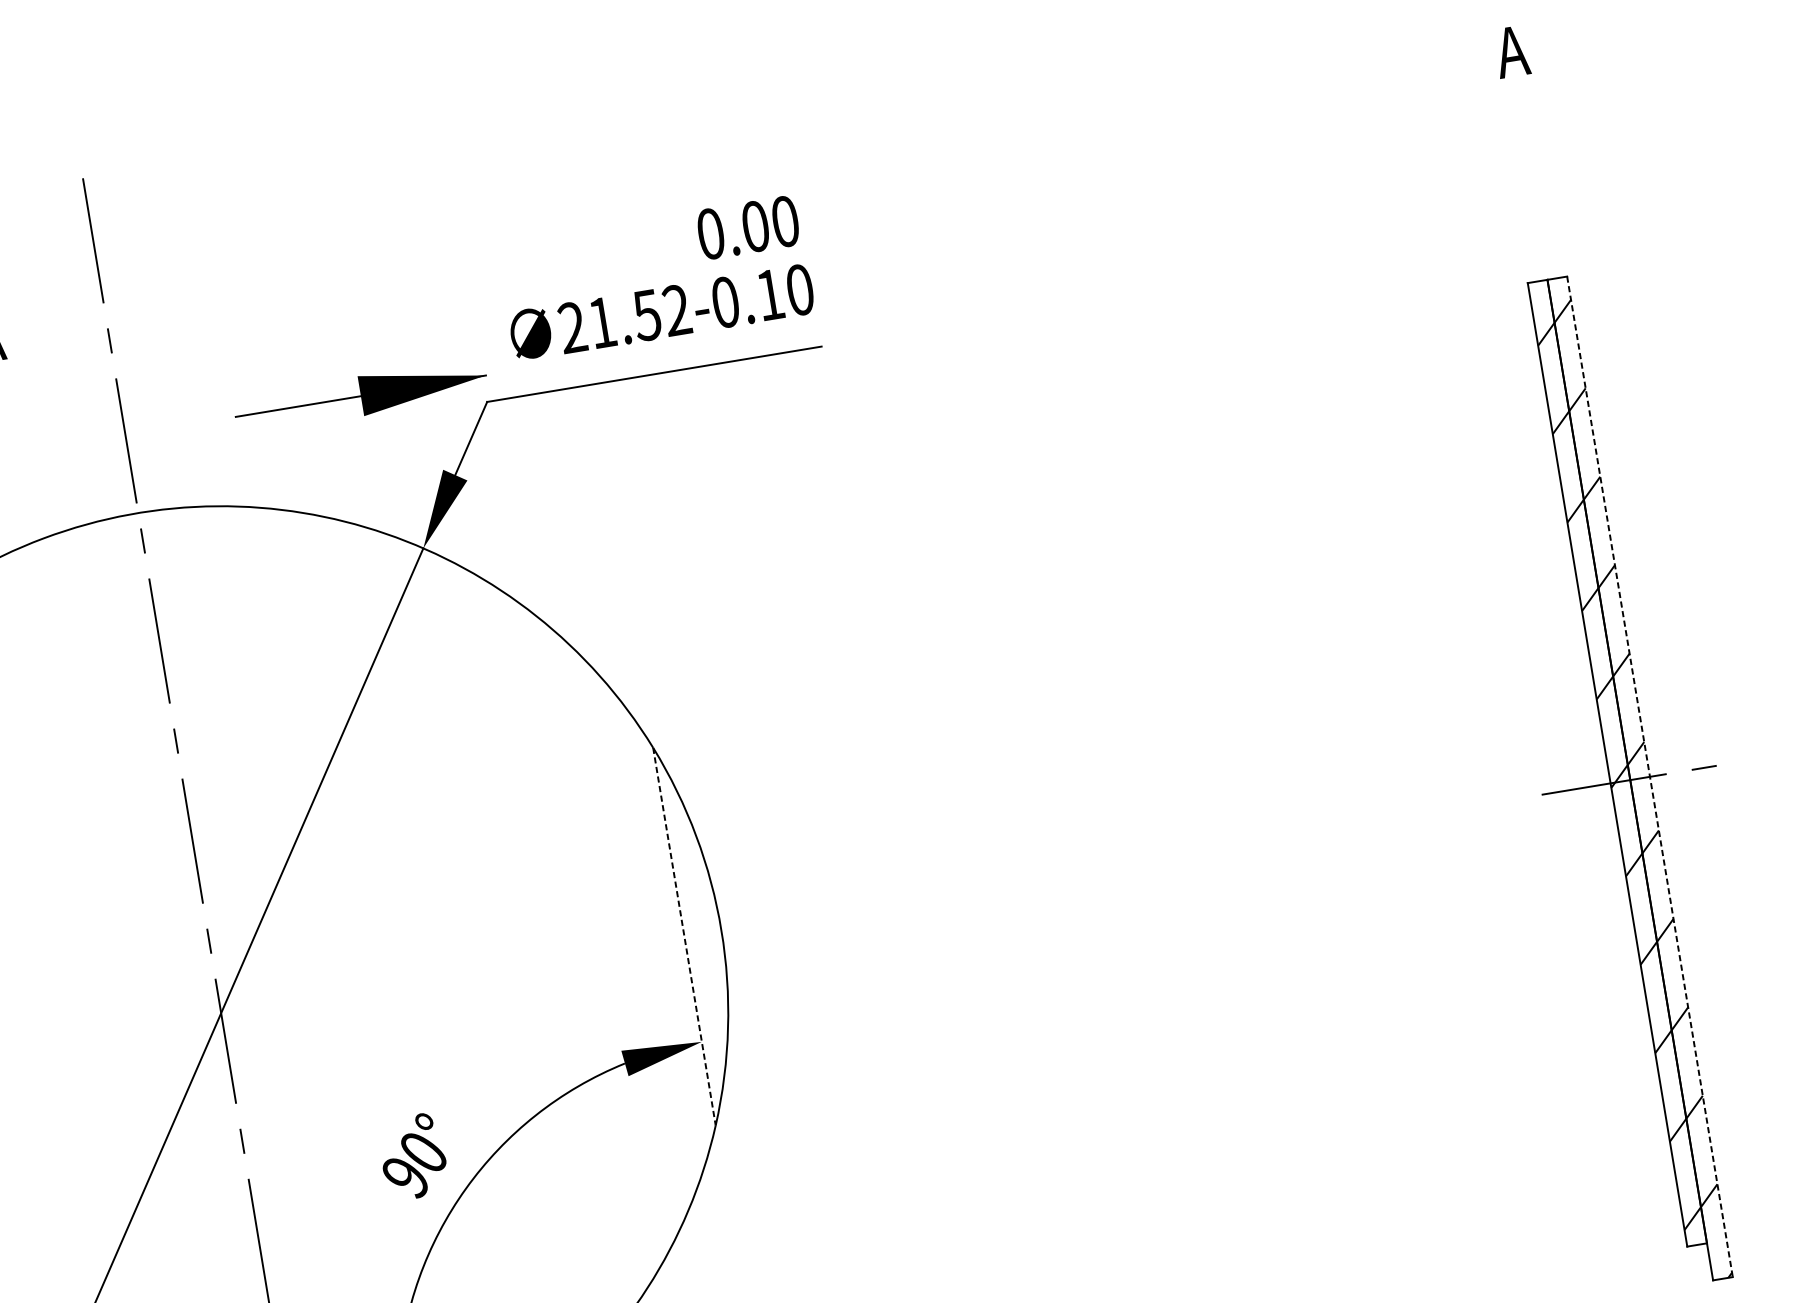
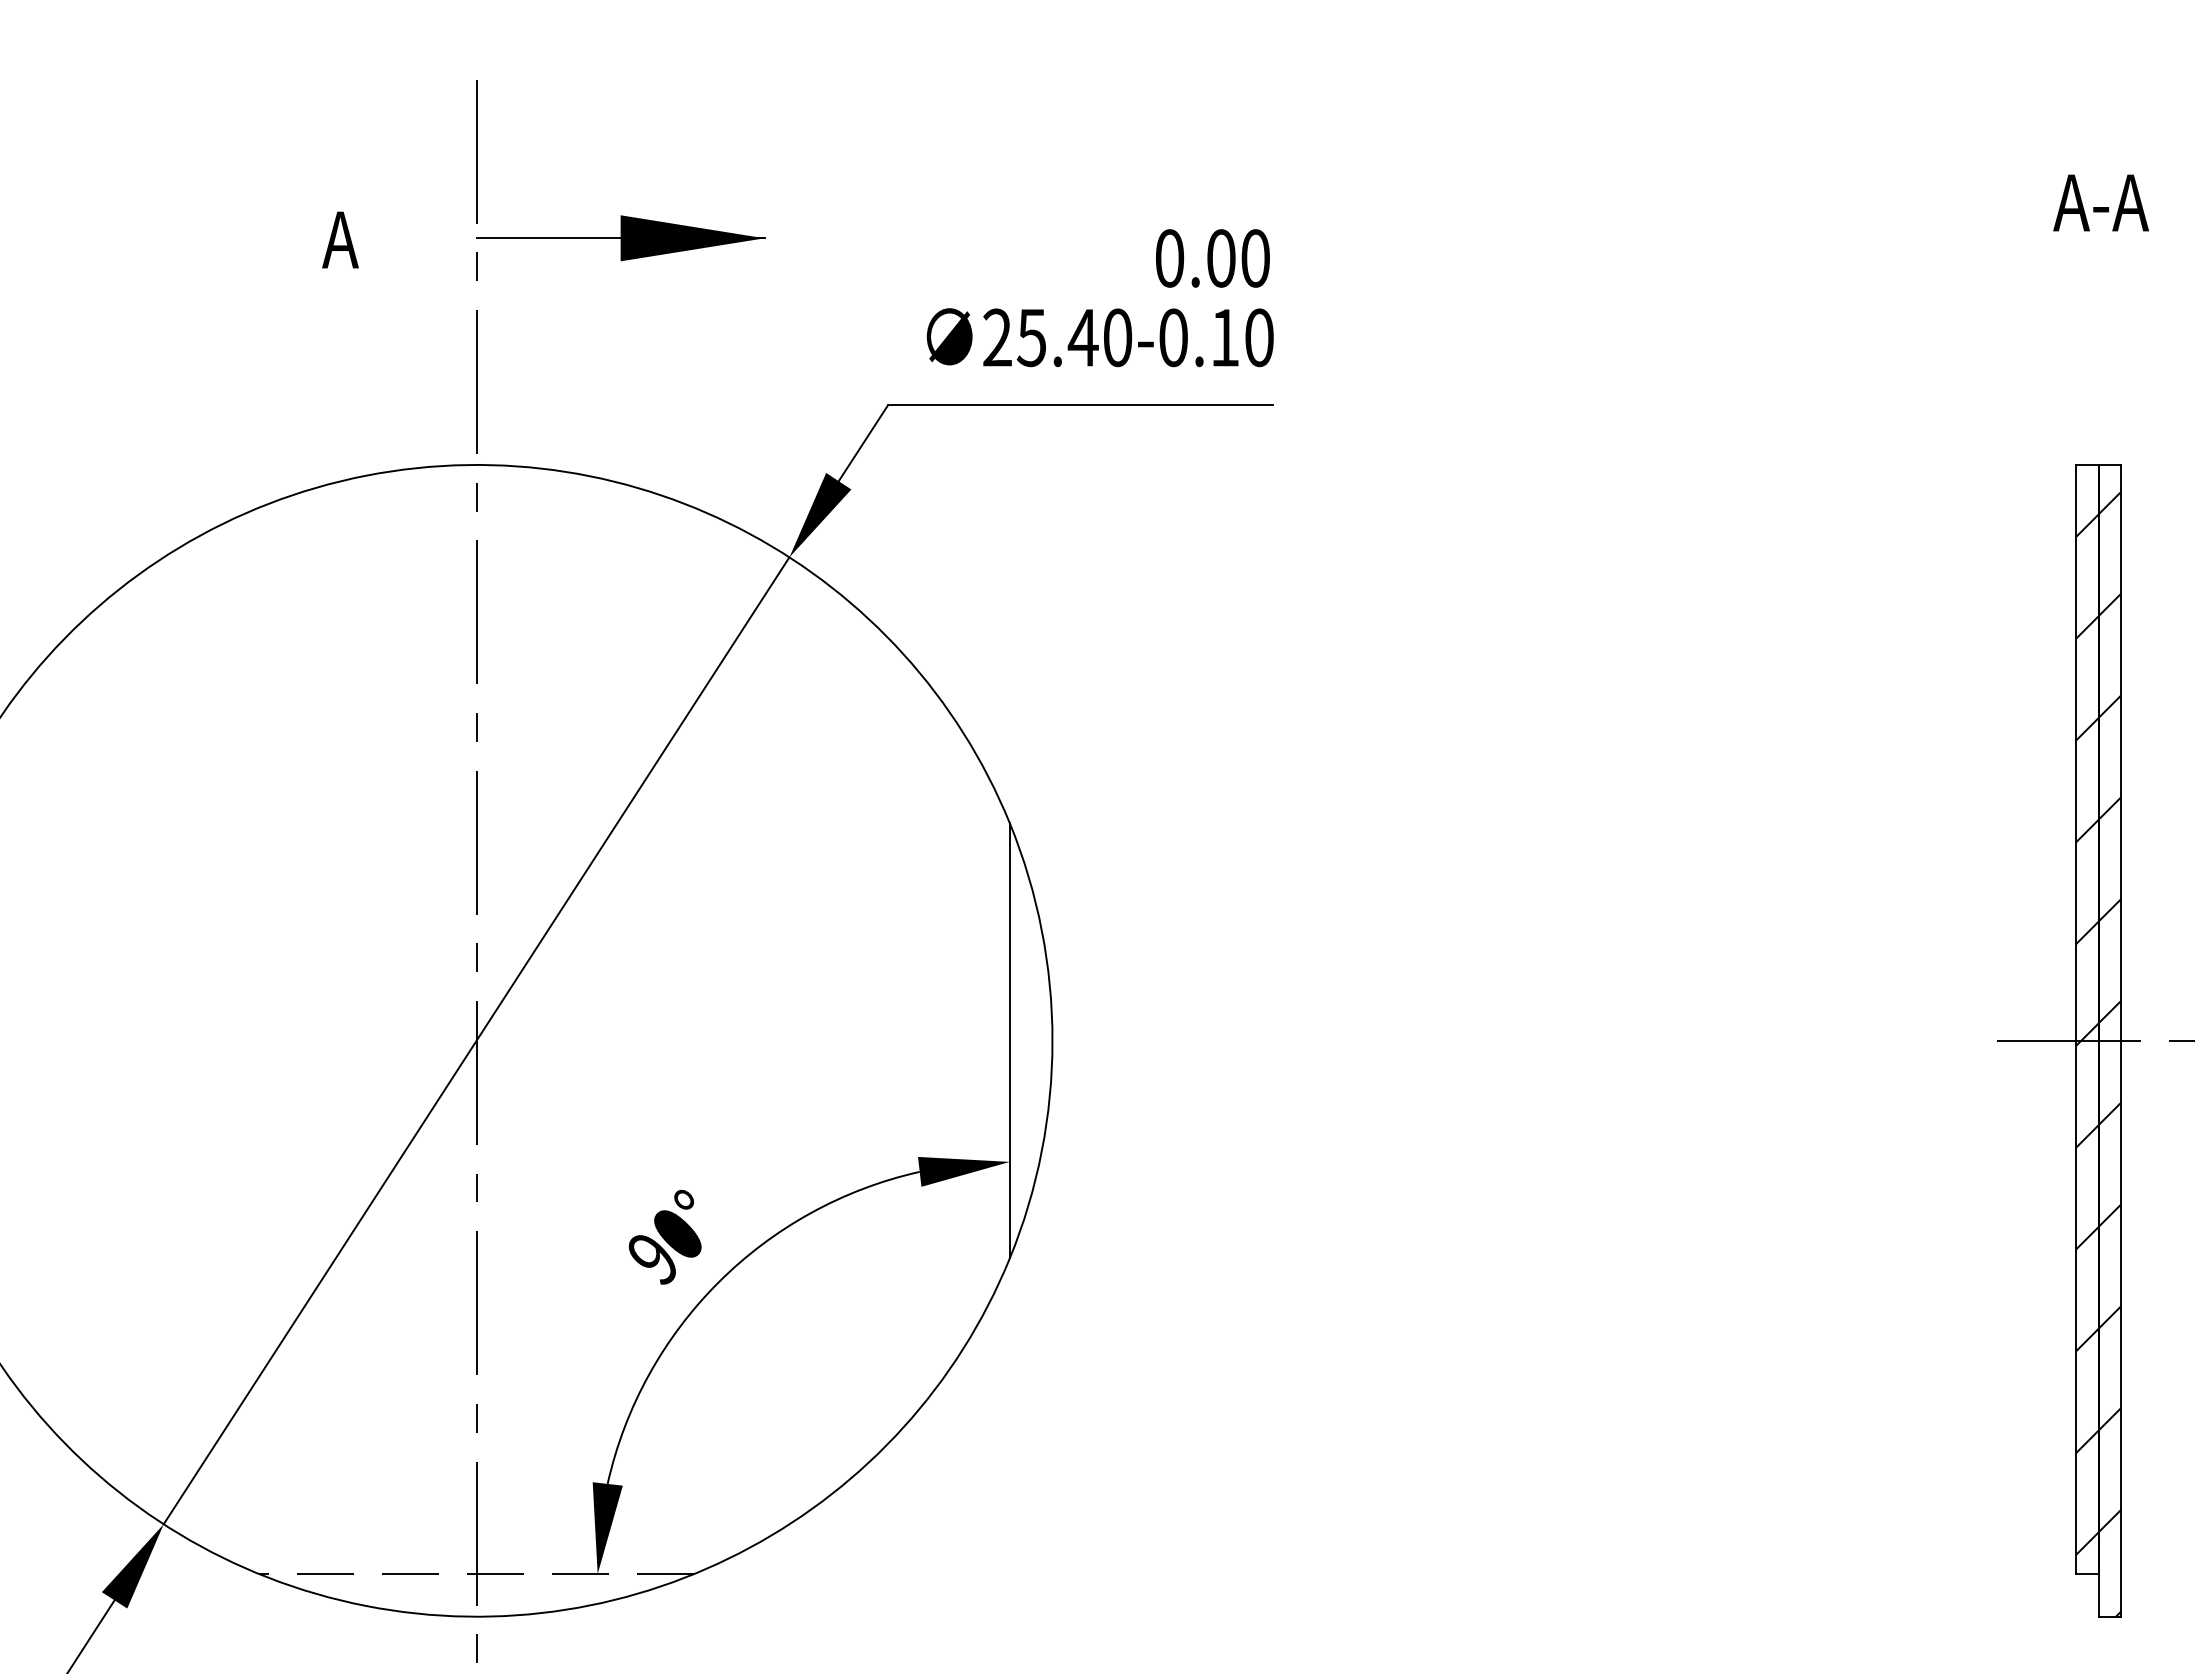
text: (1511, 51) -> (2100, 202), A -> A-A
text: (639, 316) -> (1074, 337), 21.52 -> 25.40
part: (360, 396) -> (620, 238), moved
line: (1650, 776) -> (2121, 1040), dashed -> solid
line: (684, 937) -> (1009, 1041), dashed -> solid

